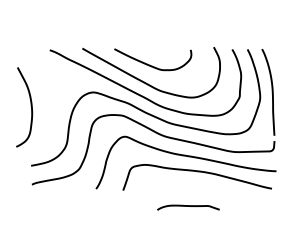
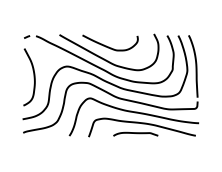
line: (37, 51) -> (27, 37), added
curve: (30, 106) -> (33, 76), moved
curve: (188, 206) -> (135, 133), moved

